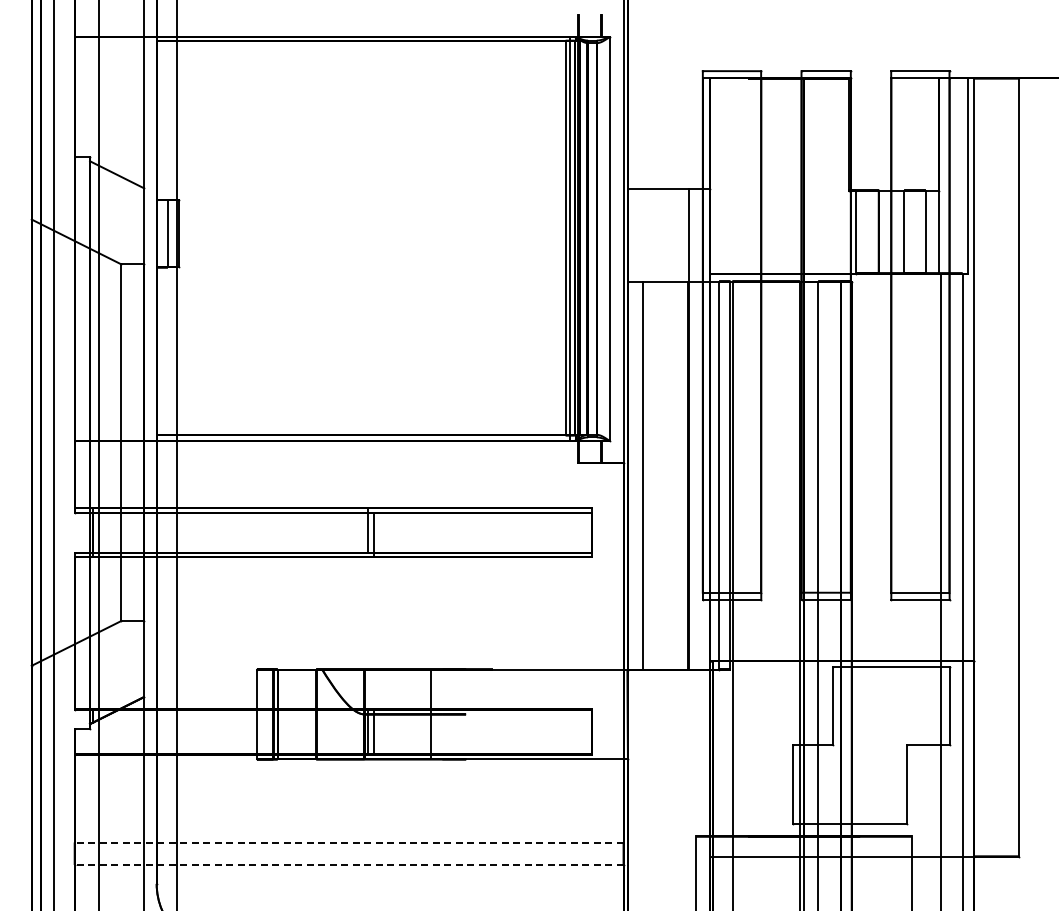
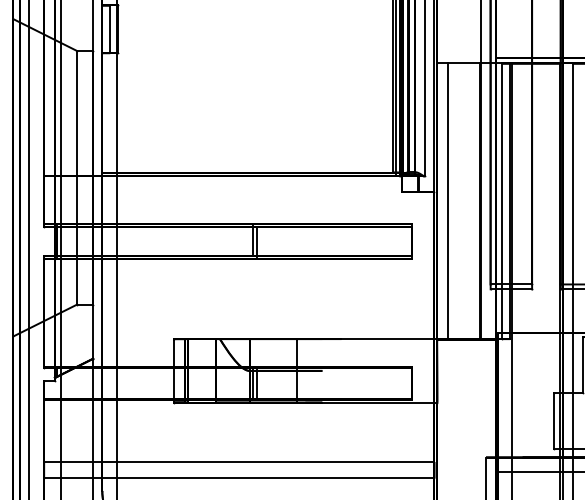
line: (348, 842) -> (238, 462), dashed -> solid
line: (348, 864) -> (238, 477), dashed -> solid

